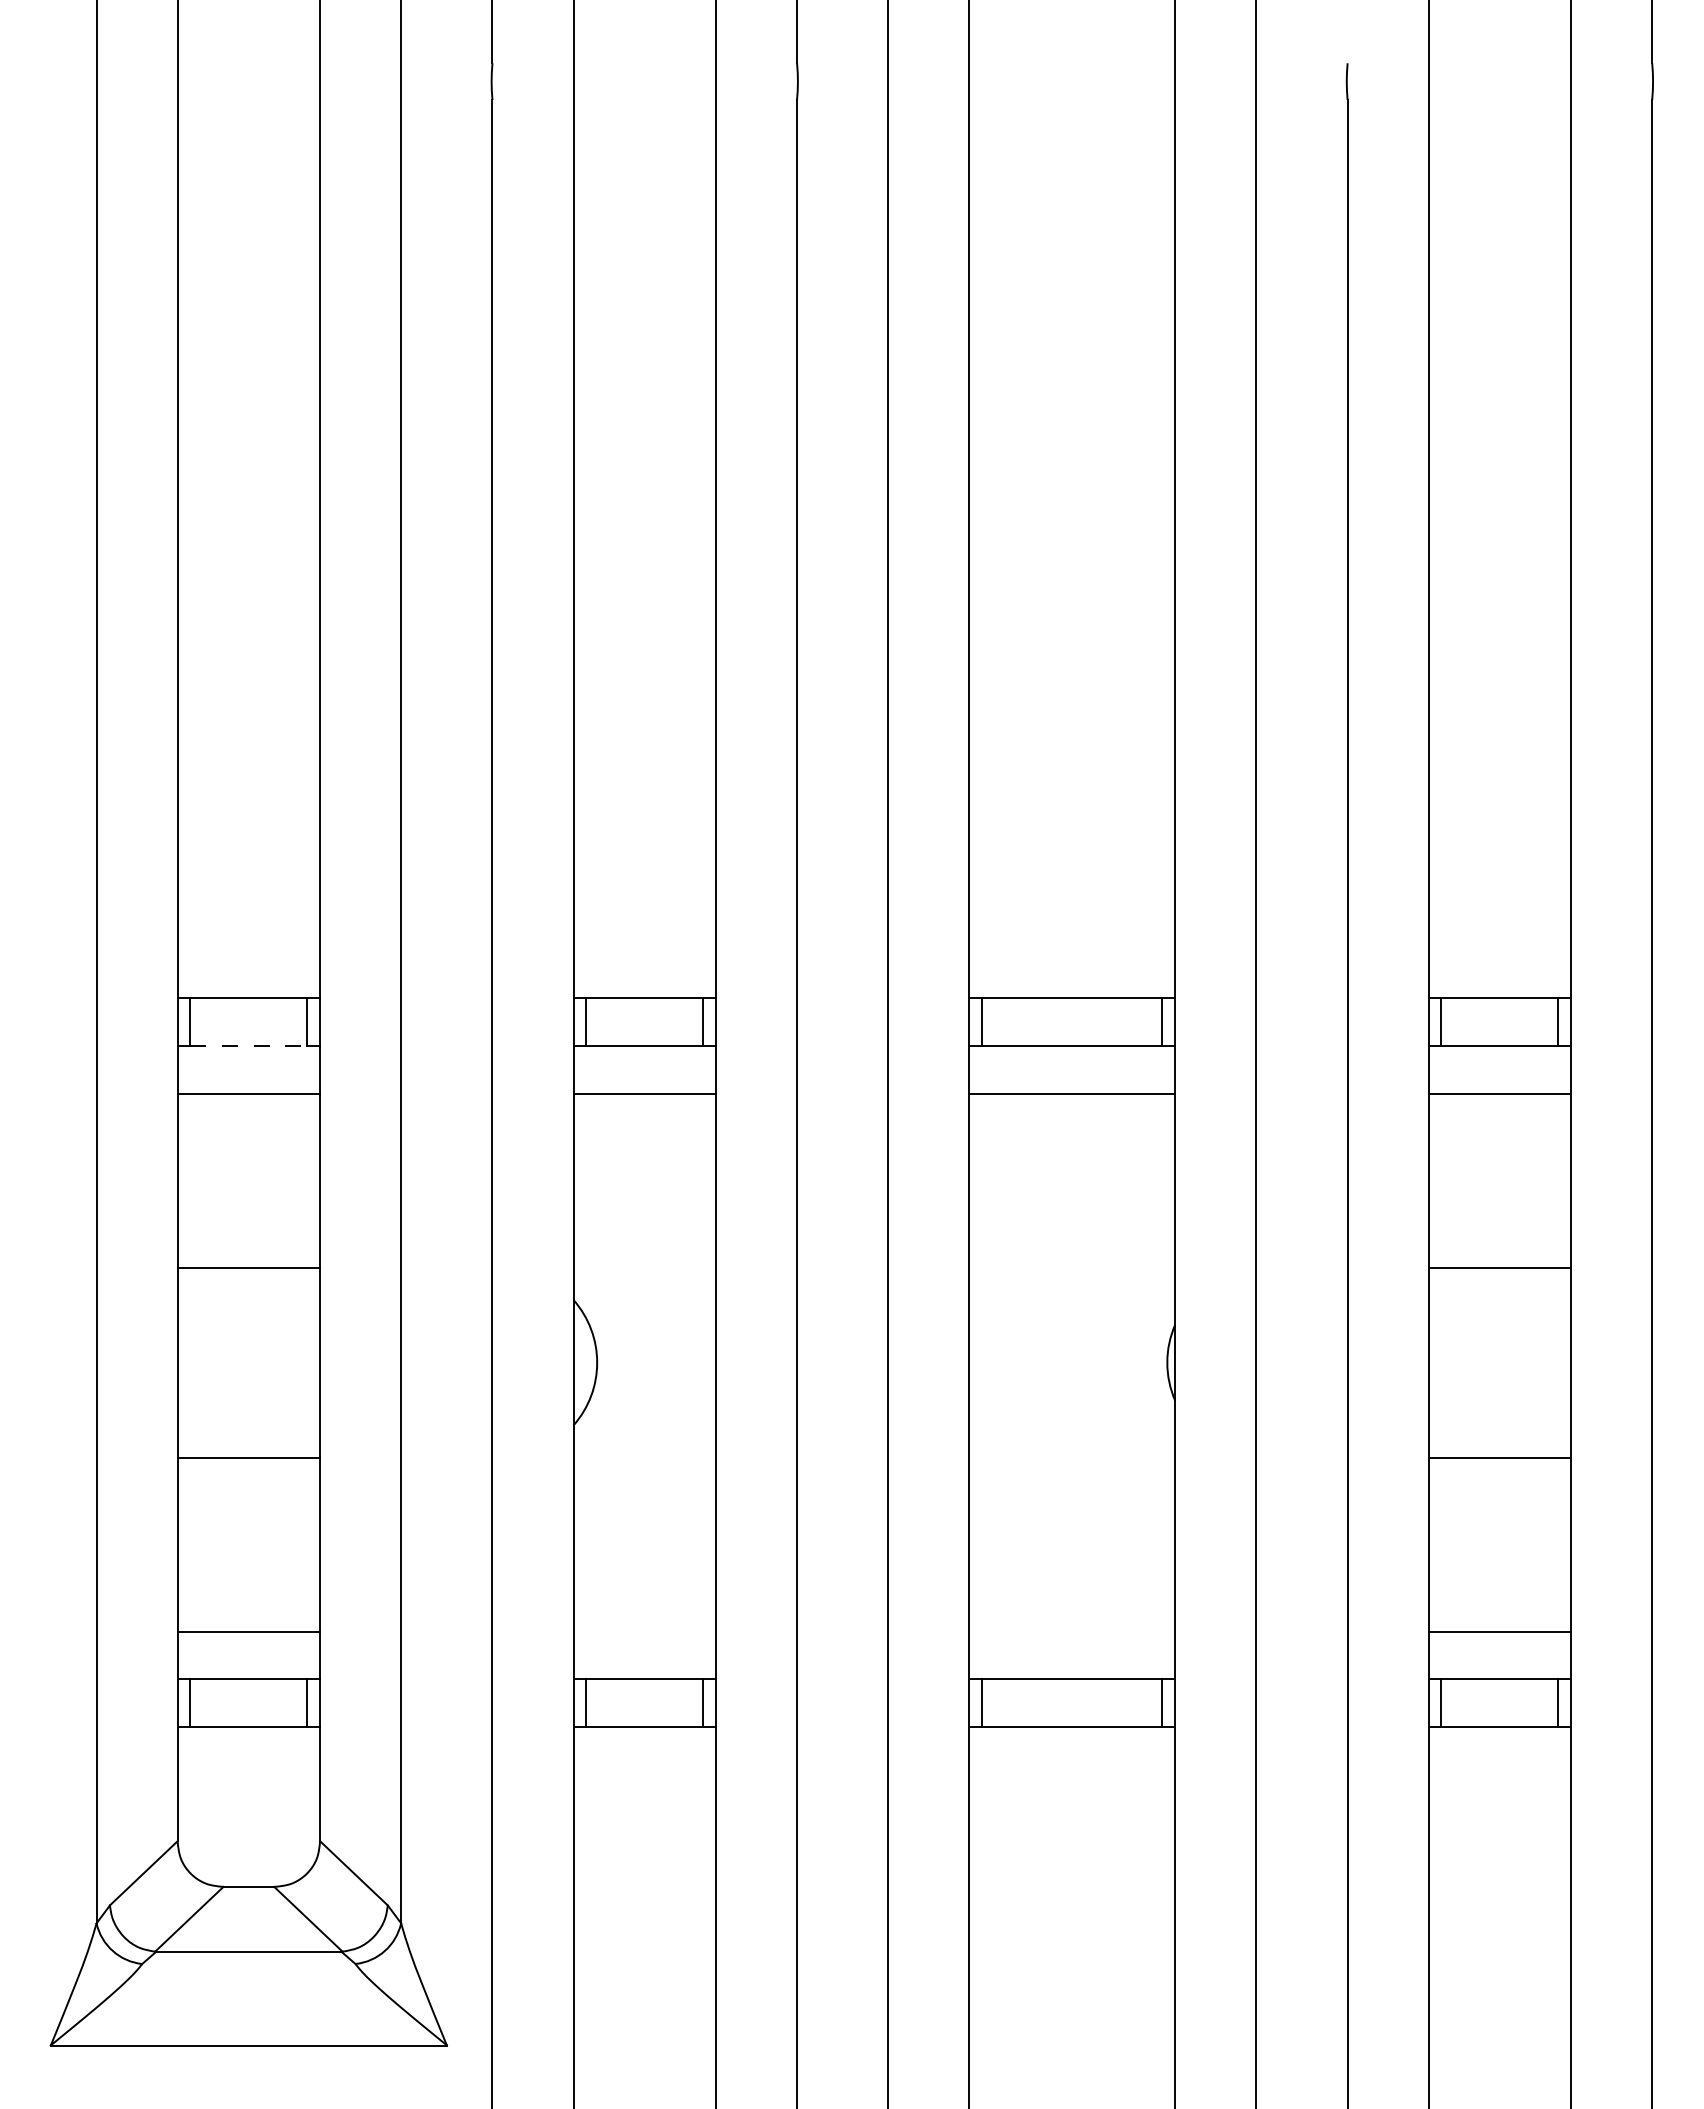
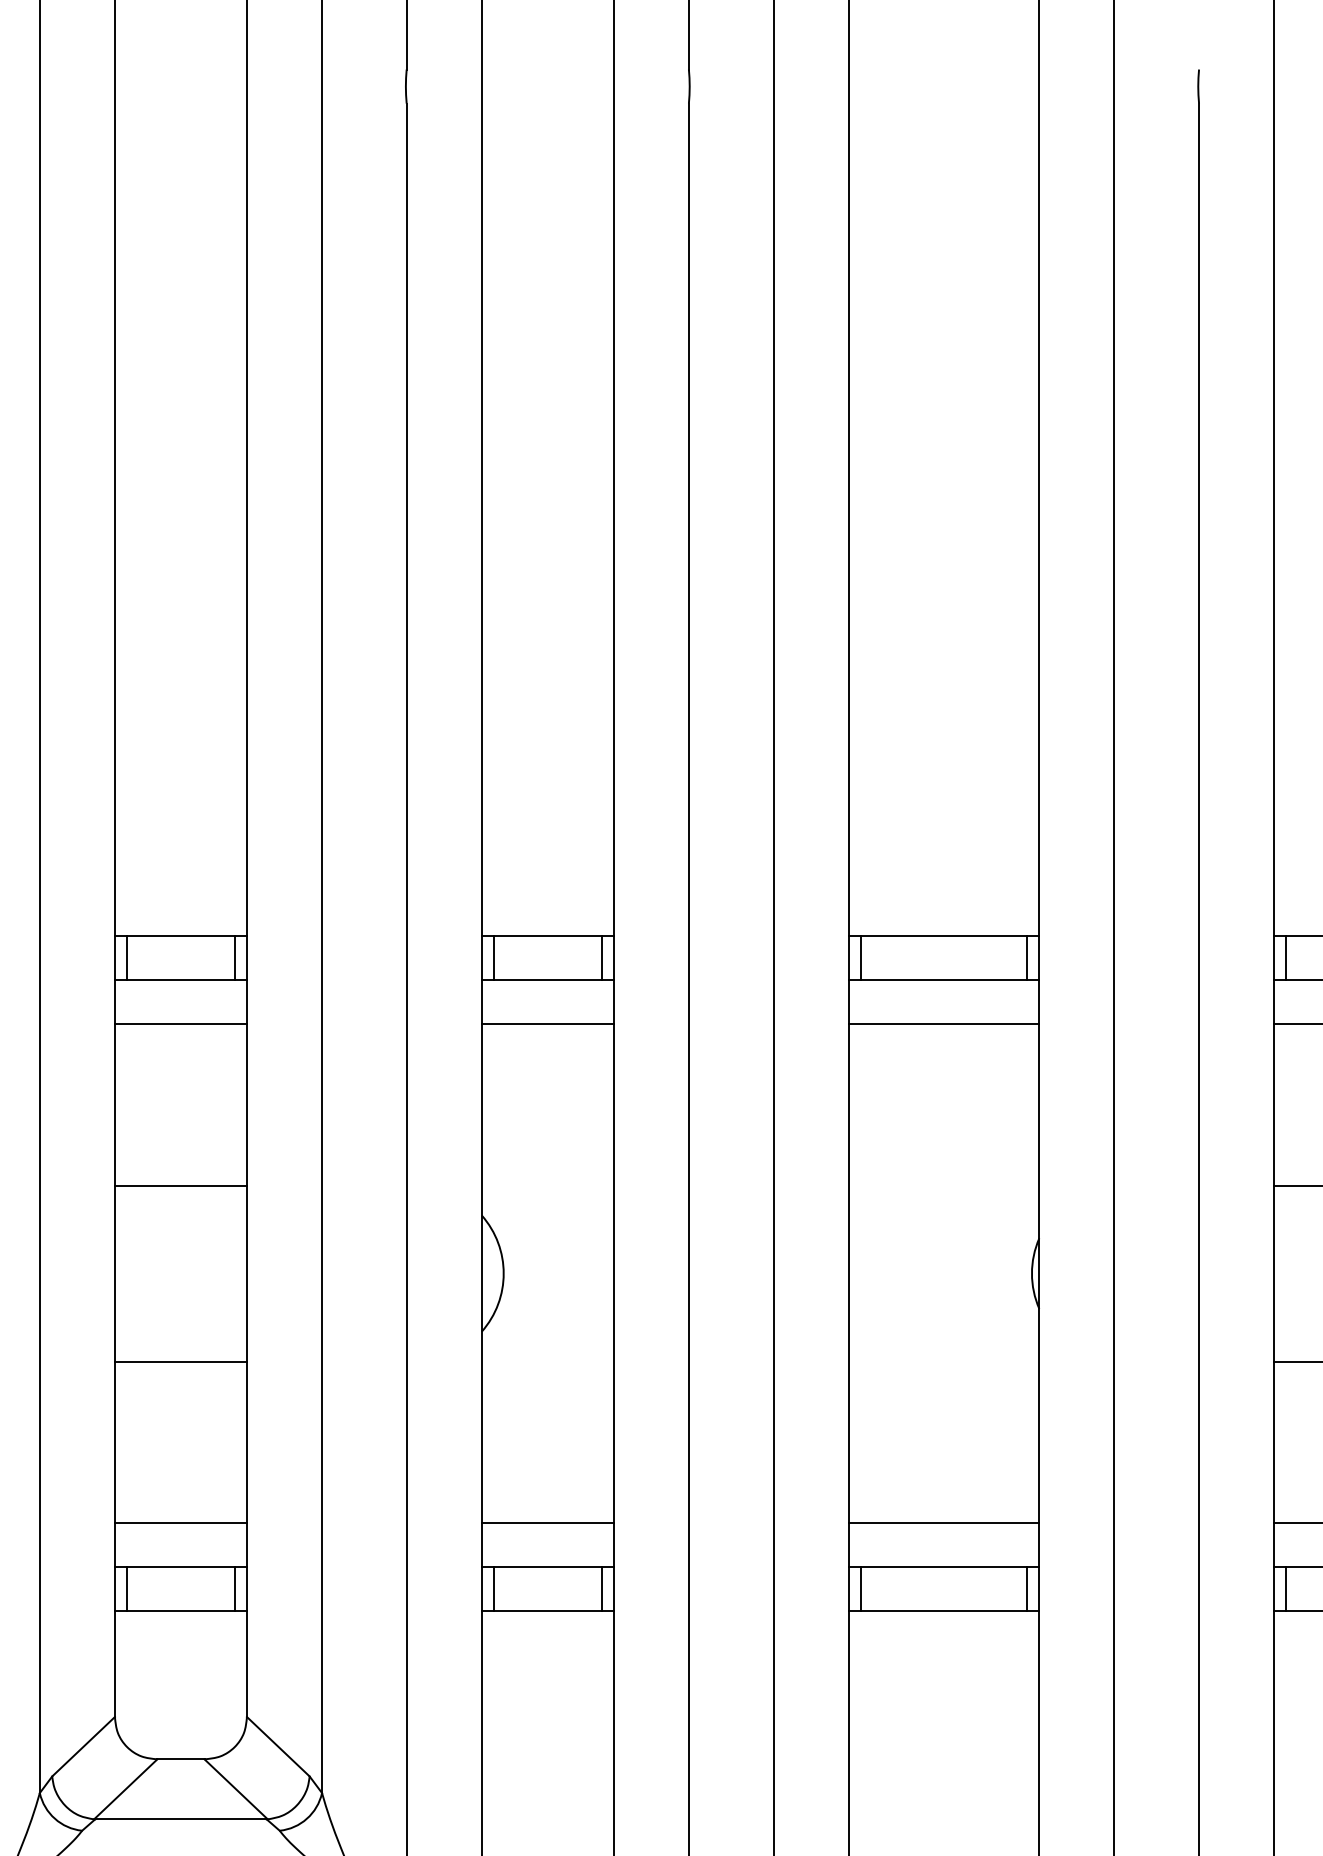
line: (249, 1046) -> (181, 980), dashed -> solid
line: (644, 1631) -> (547, 1522), added
line: (1072, 1631) -> (944, 1522), added

